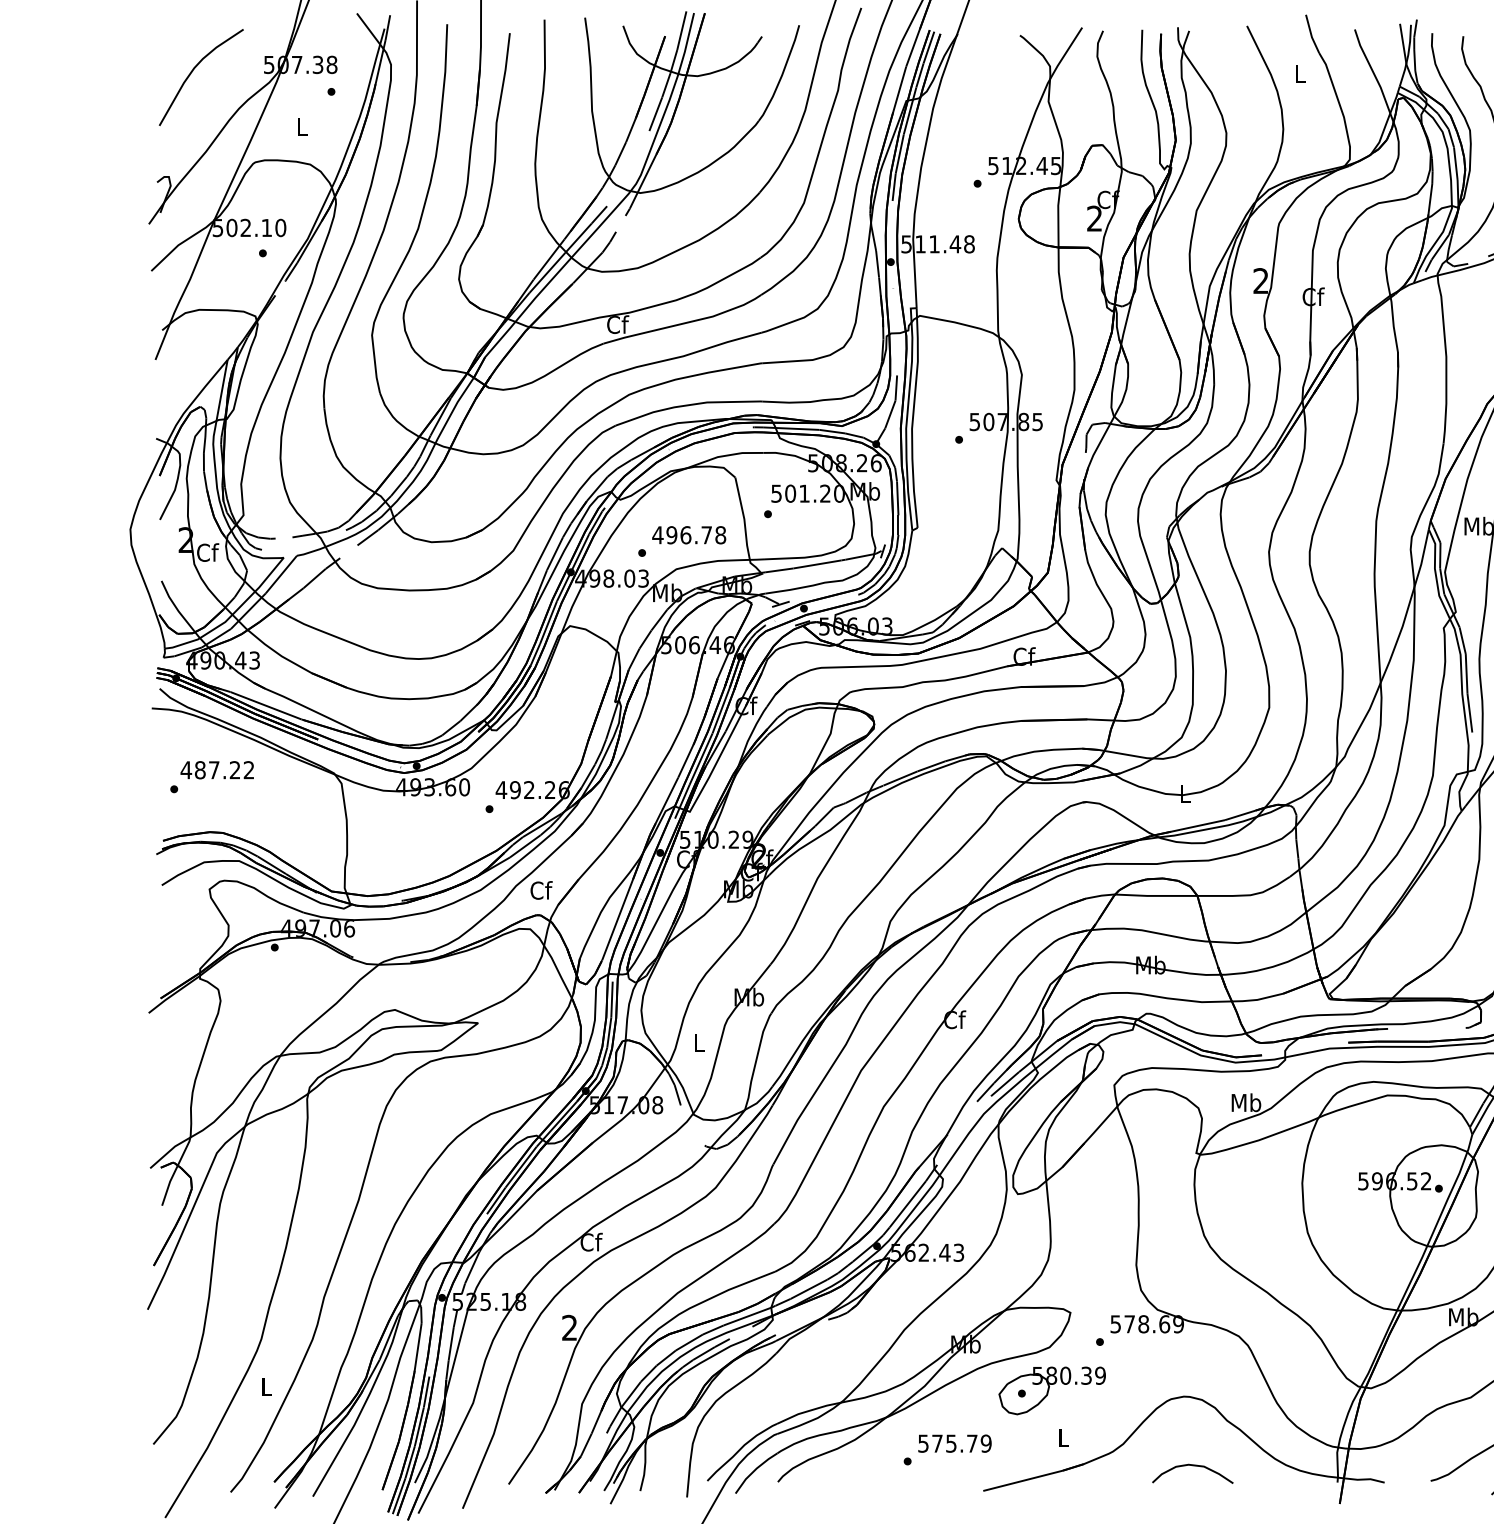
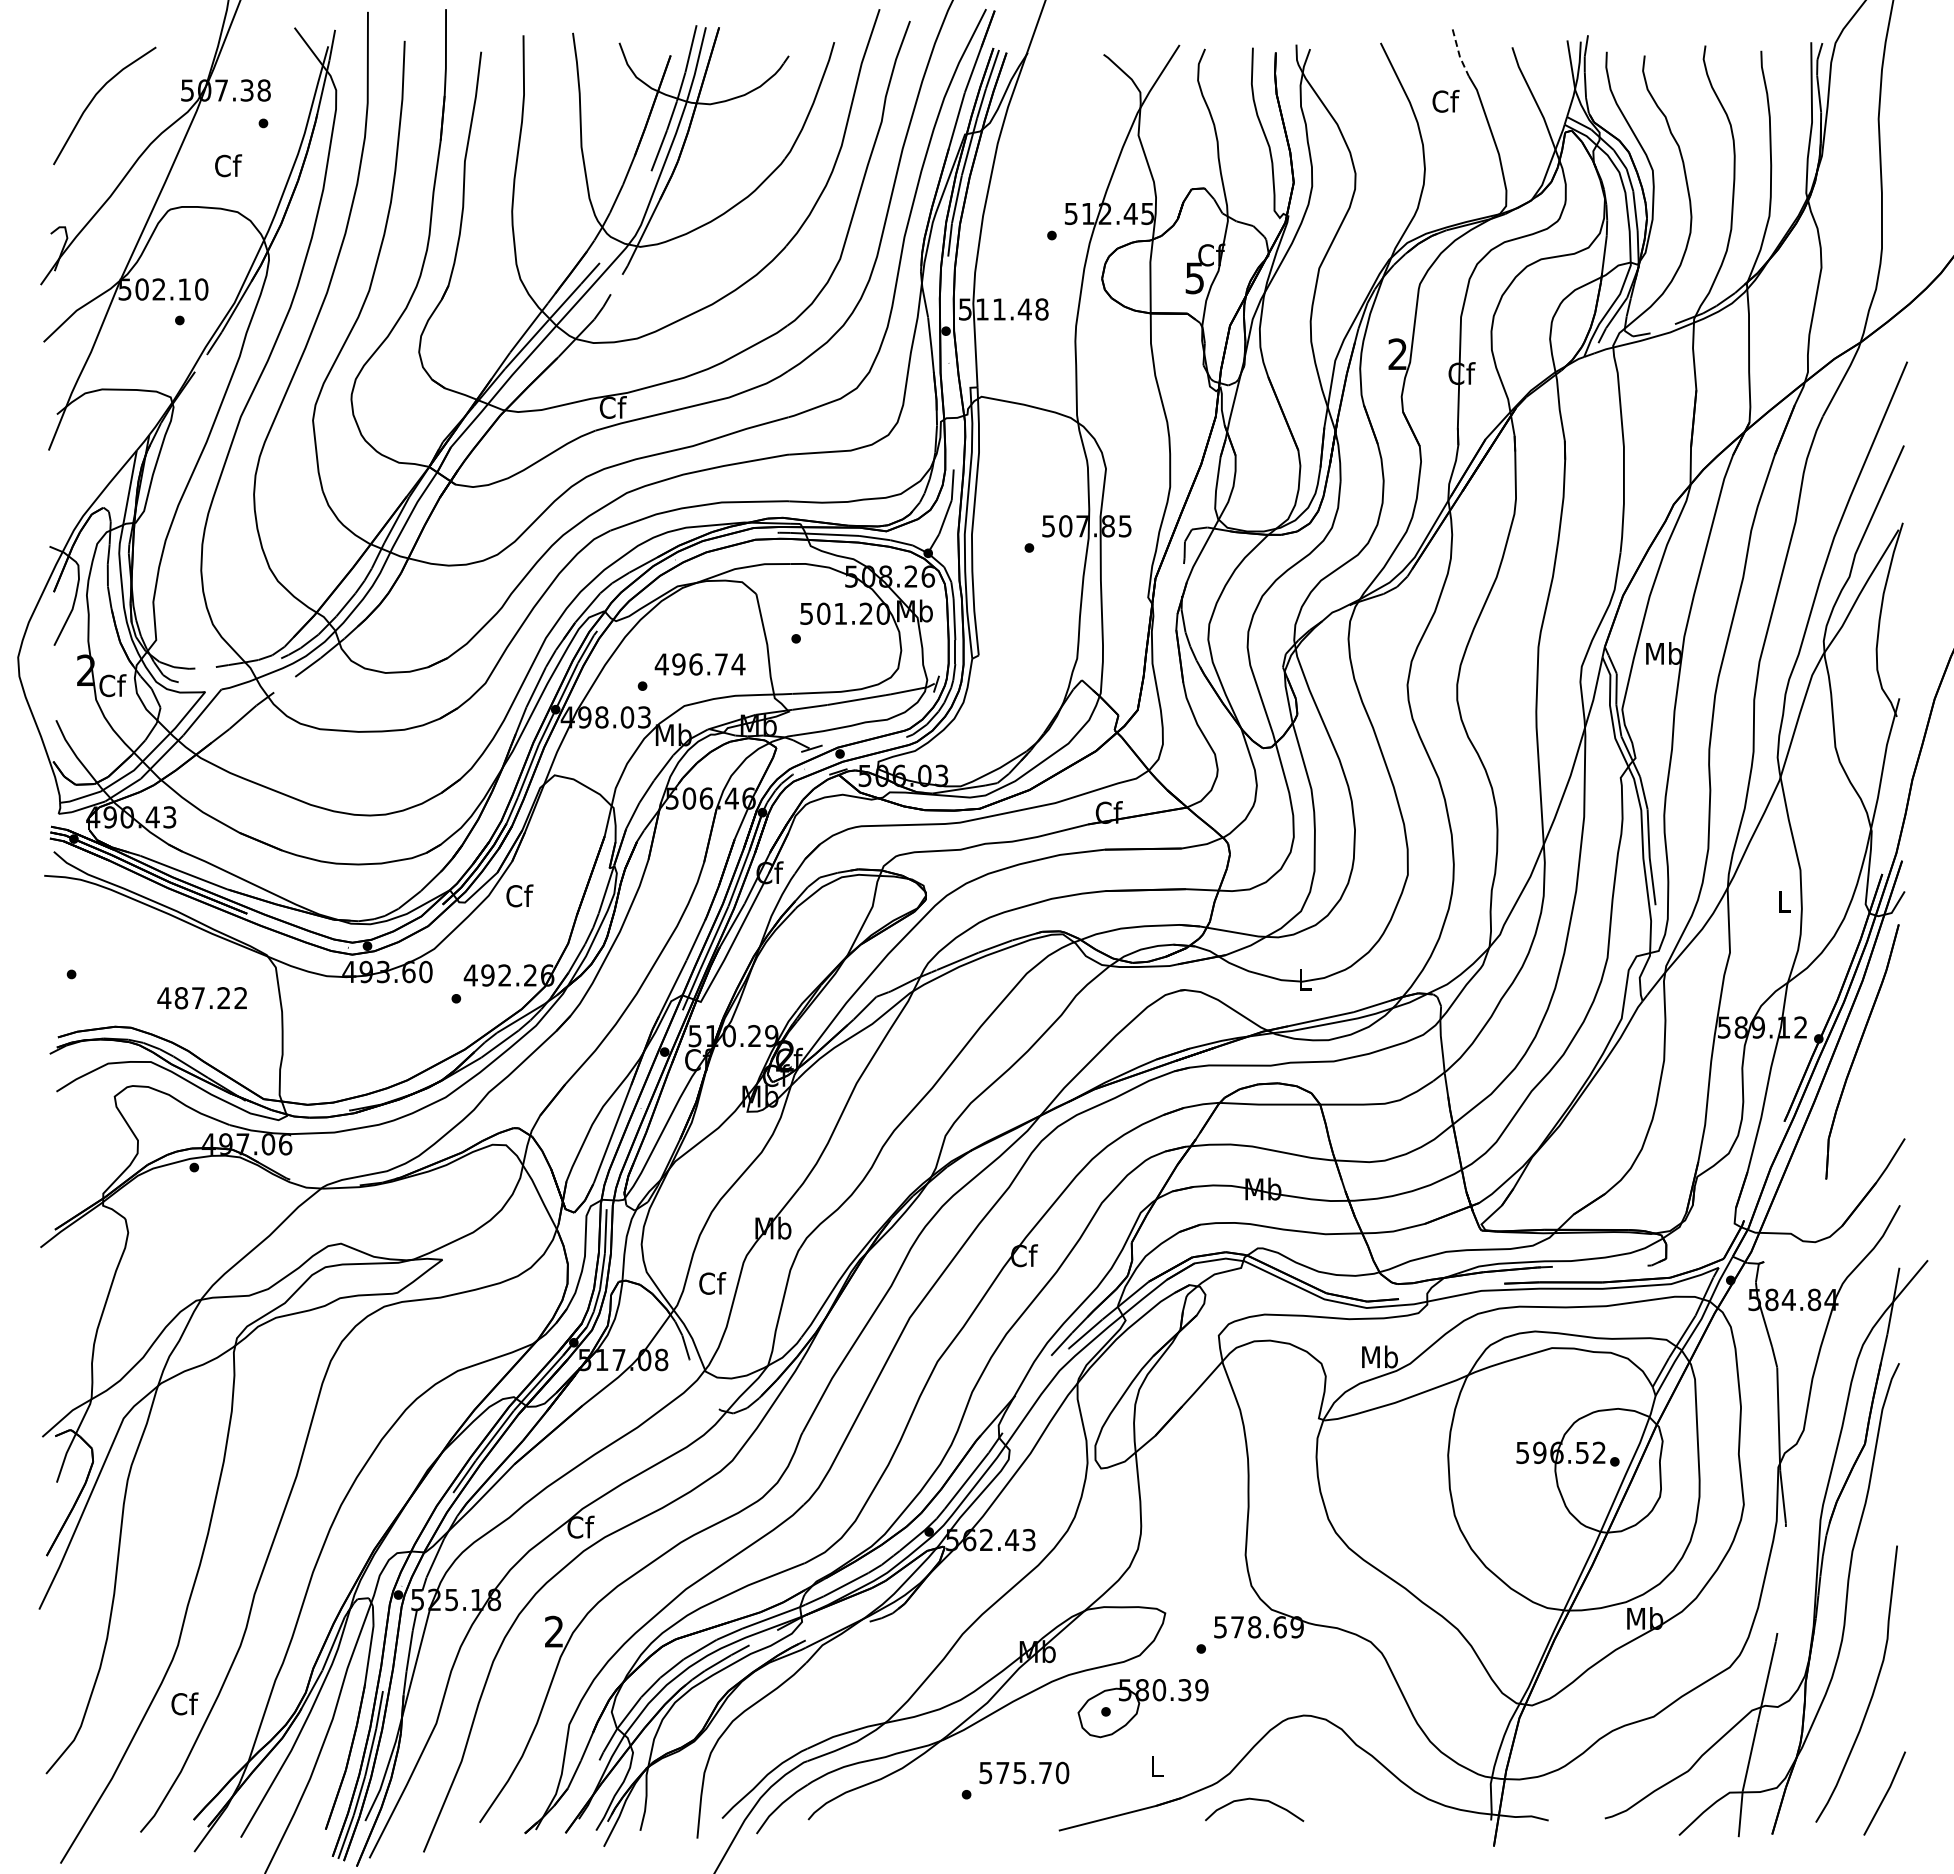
line: (1311, 35) -> (1459, 54), solid -> dashed
text: (1300, 73) -> (1445, 100), L -> Cf
text: (302, 126) -> (228, 165), L -> Cf
text: (1094, 218) -> (1194, 278), 2 -> 5
text: (720, 535) -> (738, 664), 496.78 -> 496.74
text: (216, 770) -> (201, 998), moved
text: (541, 890) -> (519, 895), moved
text: (699, 1042) -> (712, 1283), L -> Cf
text: (266, 1386) -> (184, 1703), L -> Cf
text: (986, 1444) -> (1062, 1773), 575.79 -> 575.70
curve: (1192, 1466) -> (1254, 1800), moved

